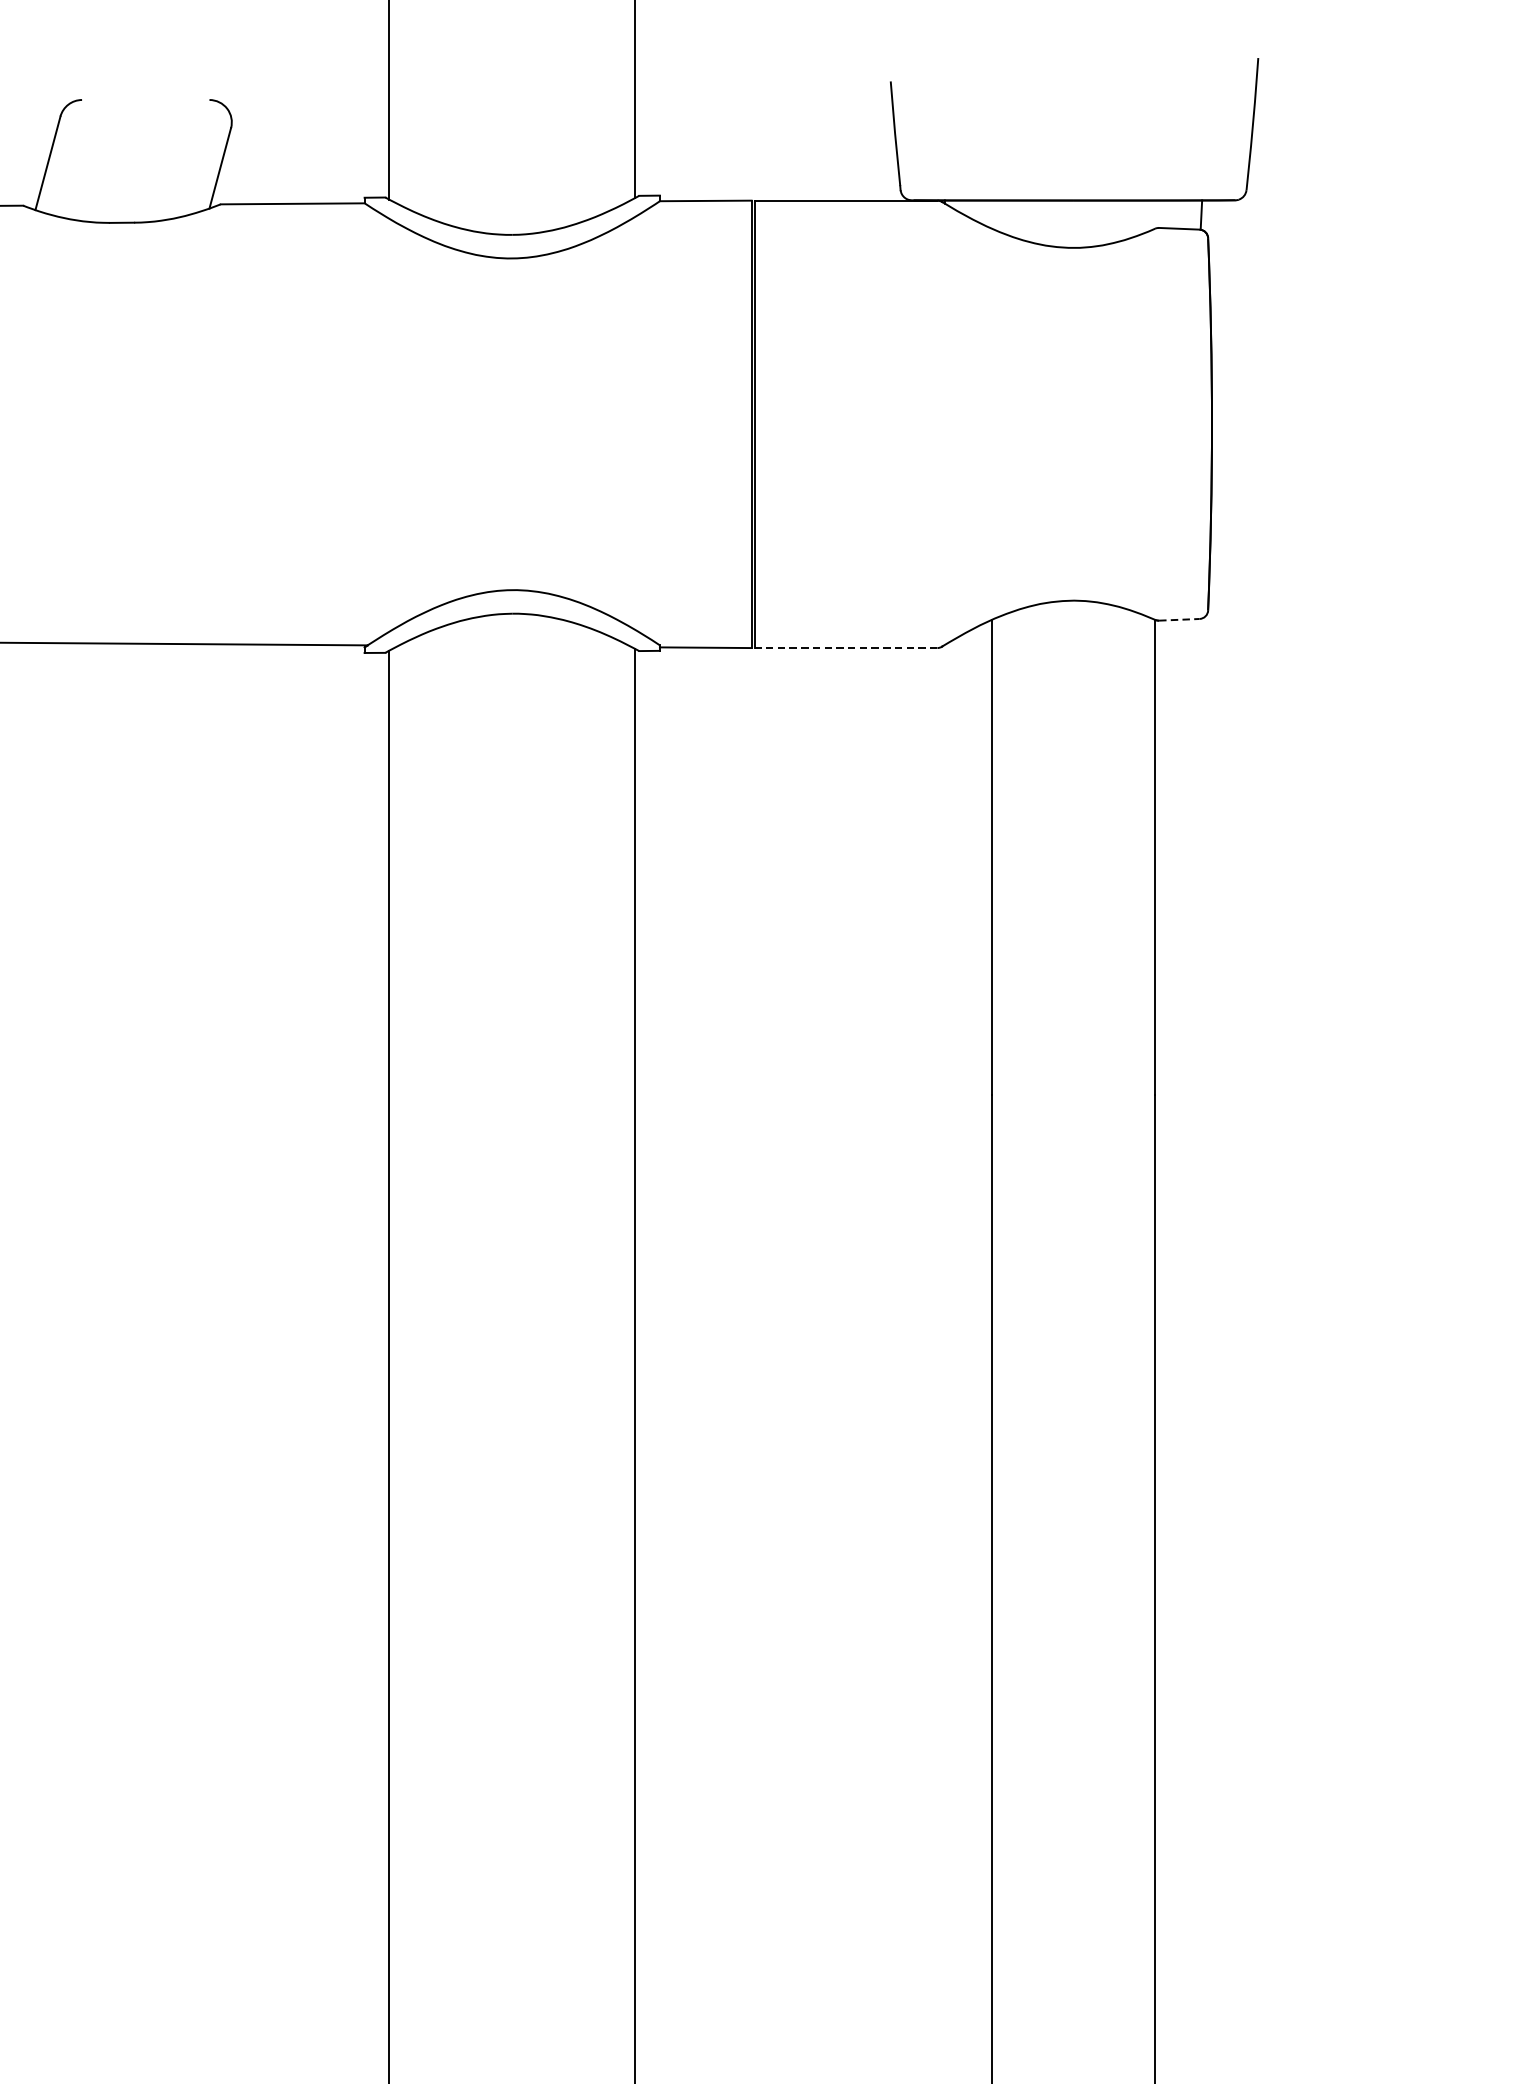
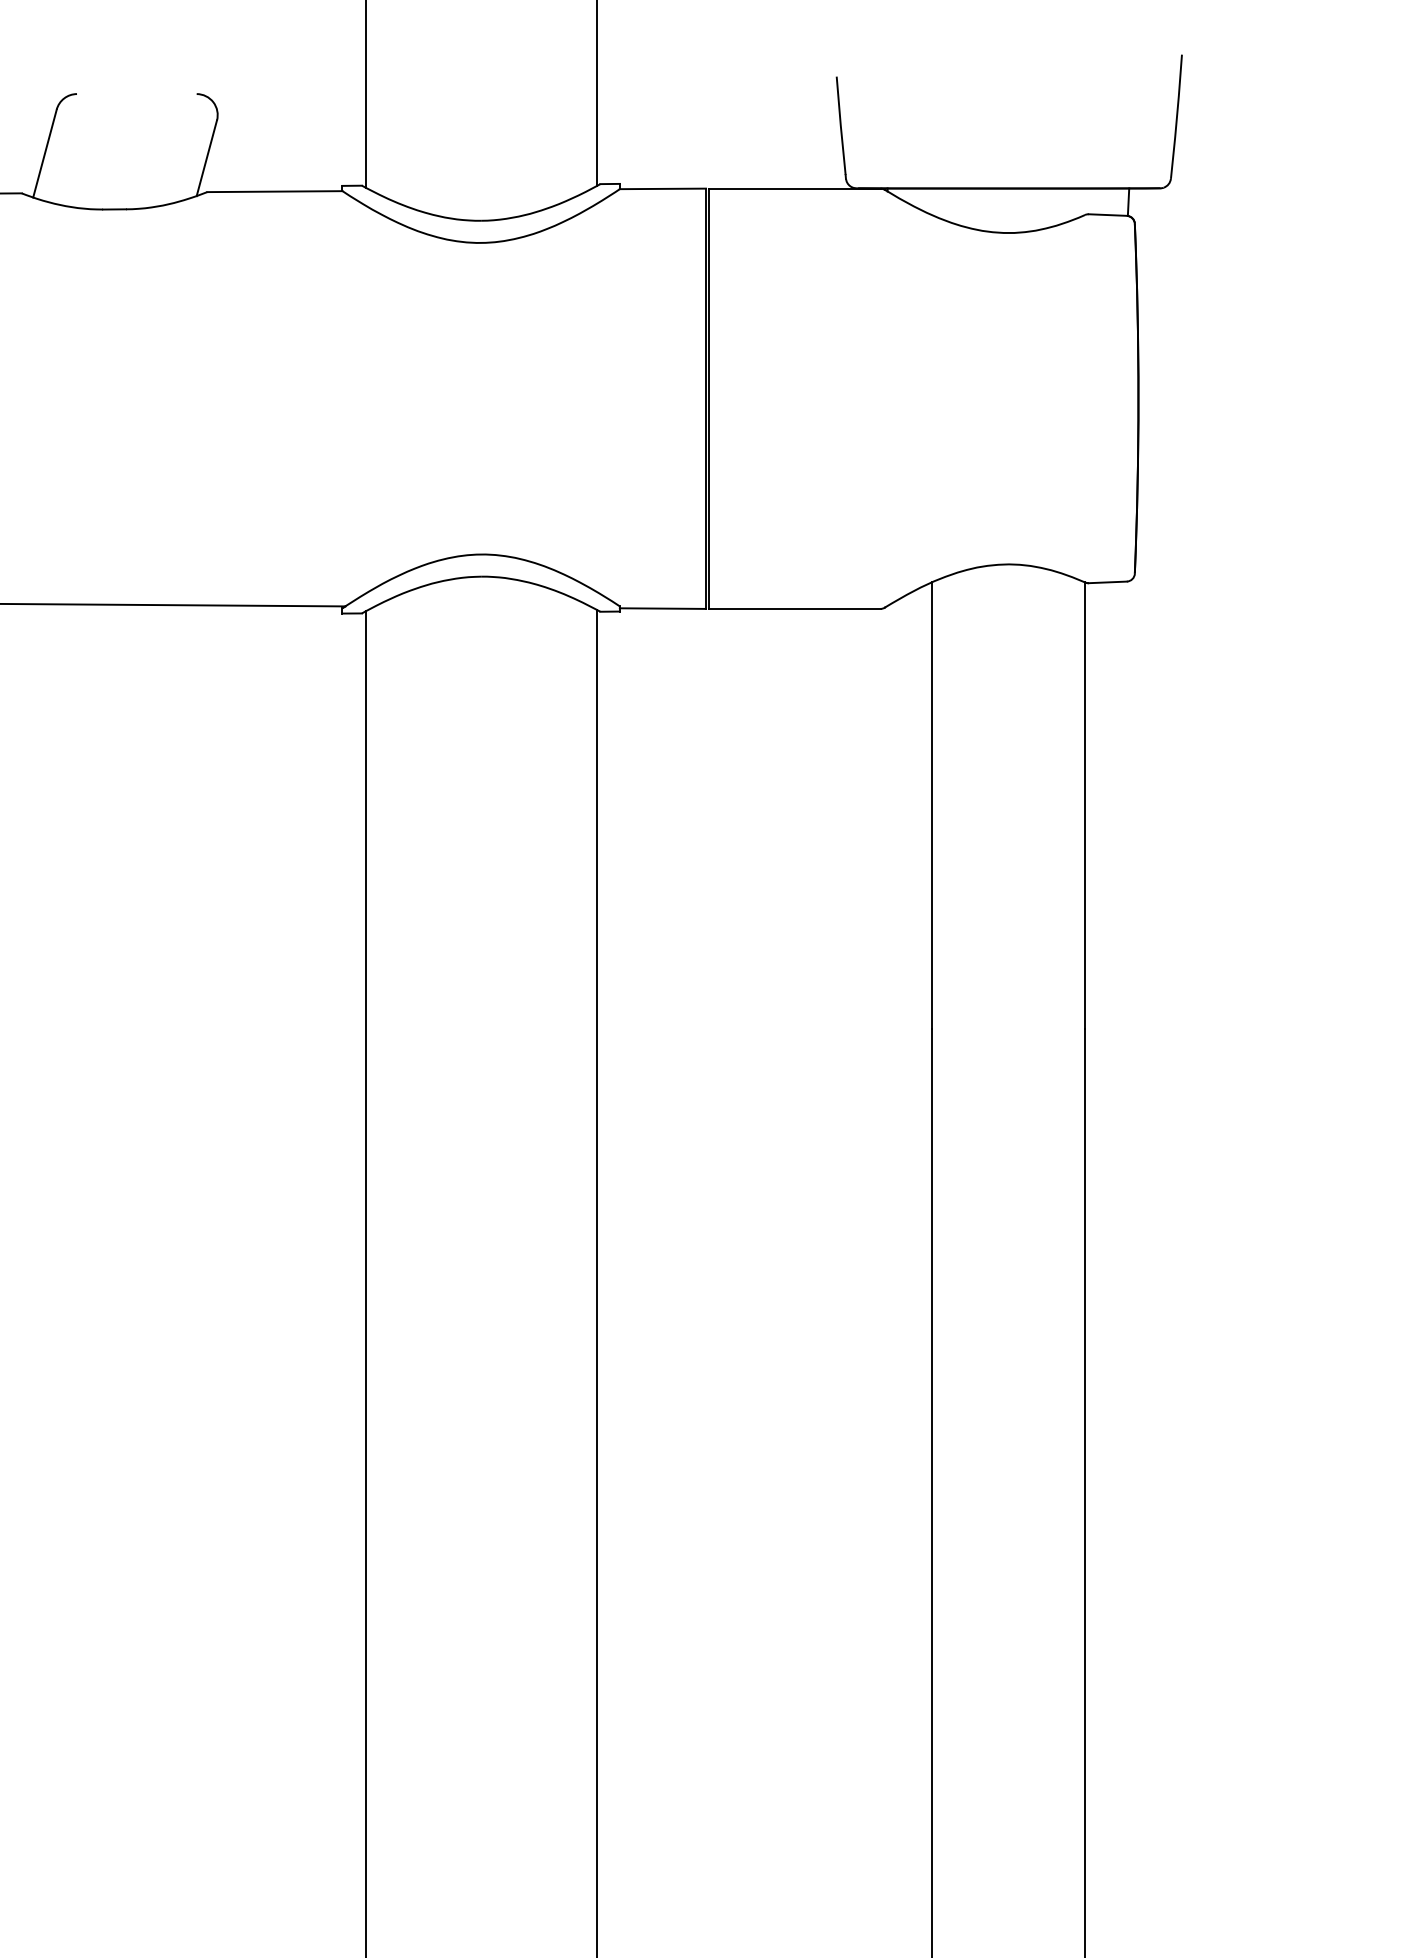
line: (1180, 619) -> (1108, 582), dashed -> solid
line: (845, 647) -> (794, 608), dashed -> solid

